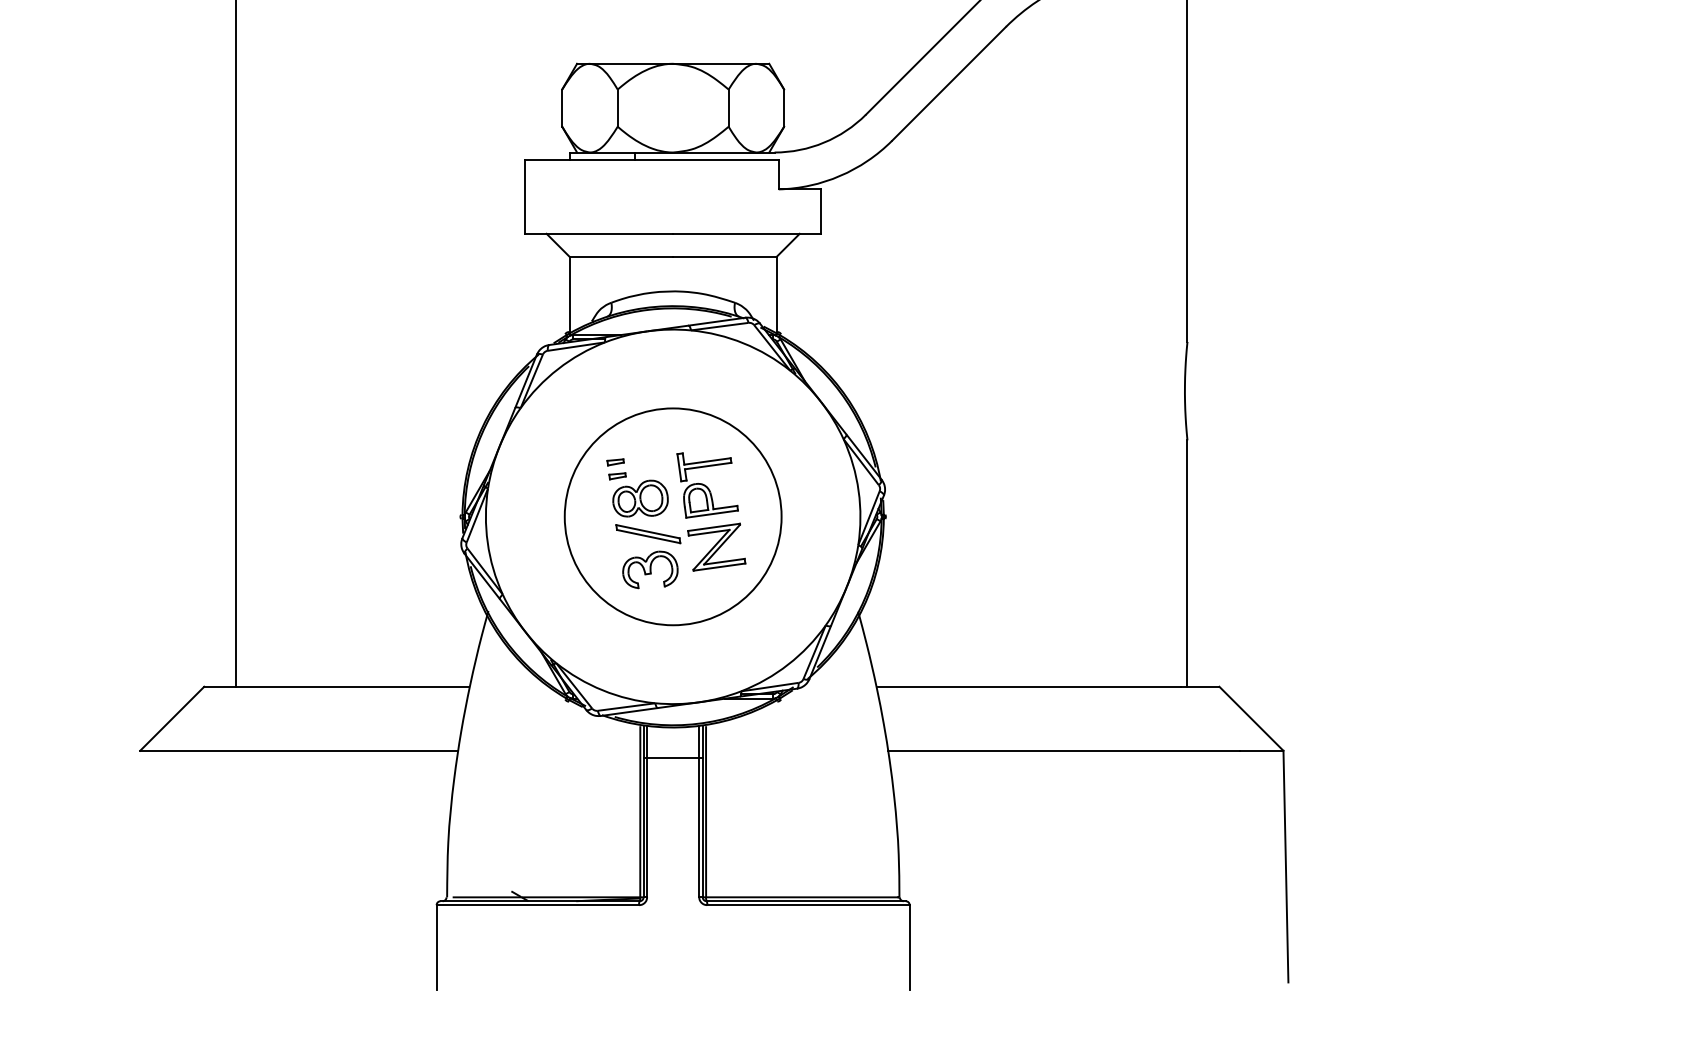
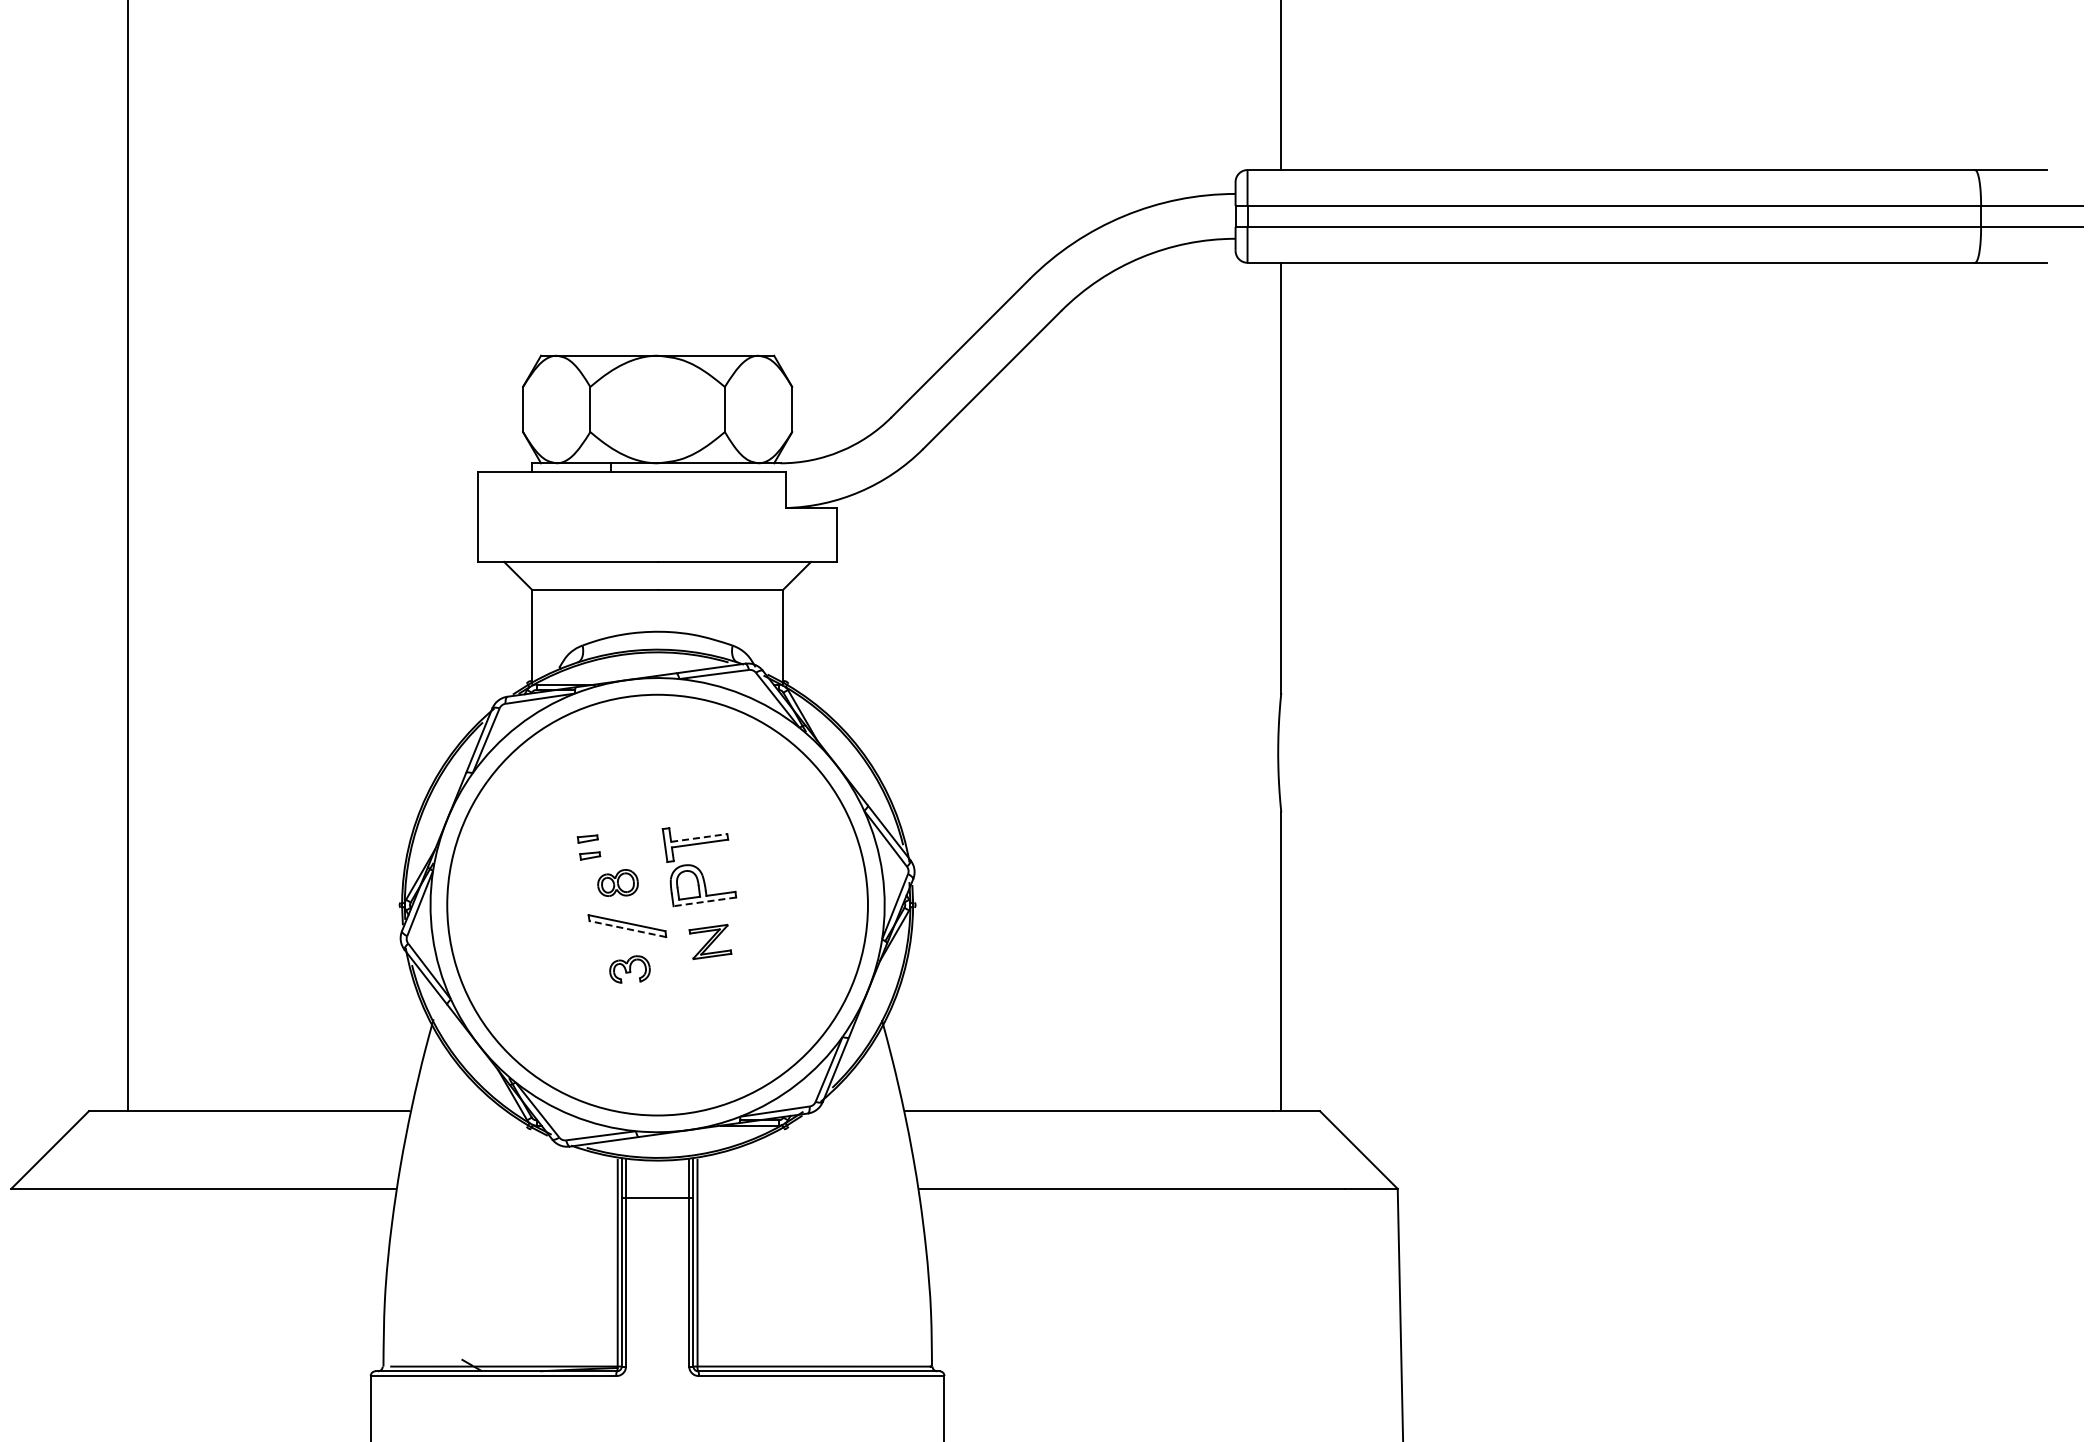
line: (707, 461) -> (699, 837), solid -> dashed
part: (640, 498) -> (617, 882), size x0.6
line: (711, 513) -> (704, 901), solid -> dashed
circle: (673, 516) -> (657, 904), size x1.6
line: (648, 536) -> (627, 928), solid -> dashed
part: (716, 546) -> (710, 941), size x0.6
part: (649, 569) -> (629, 969), size x0.6

